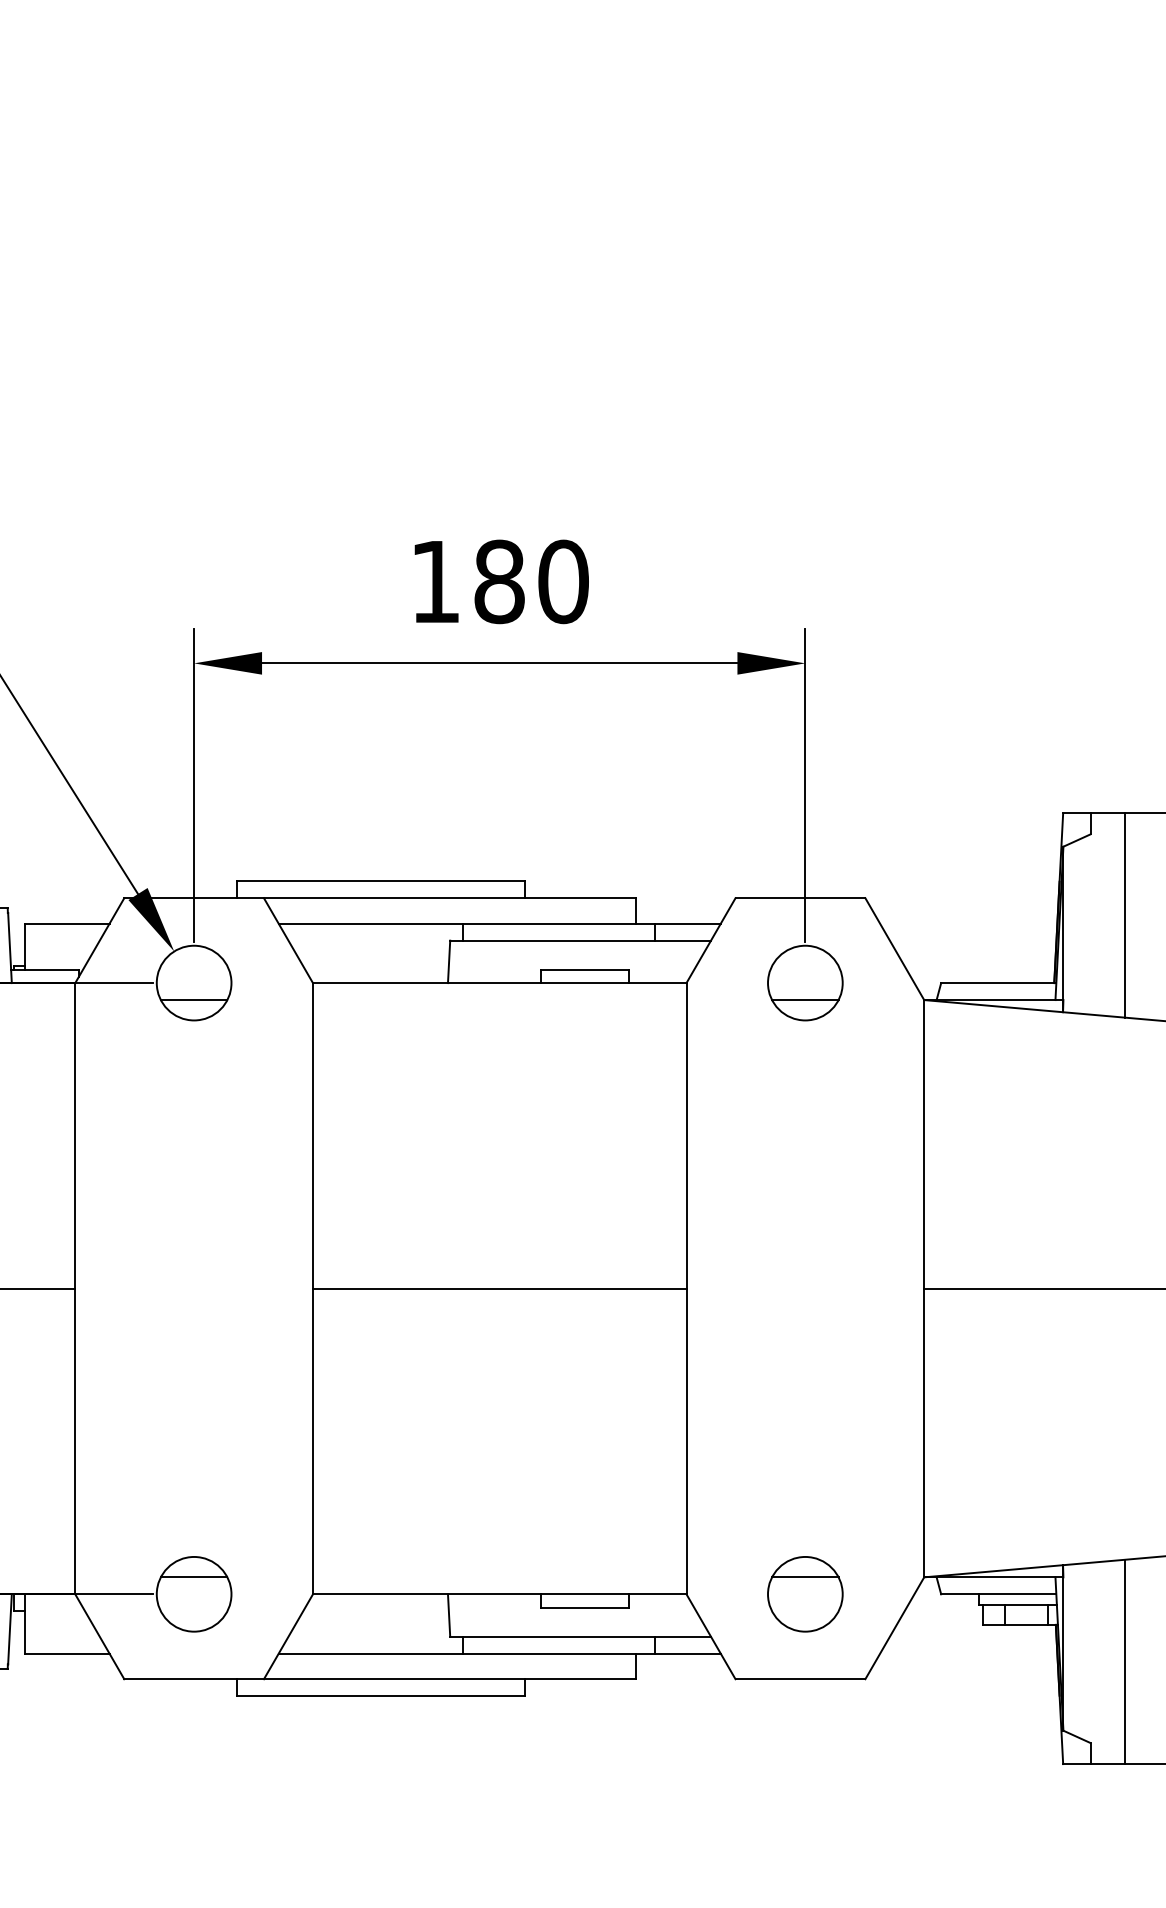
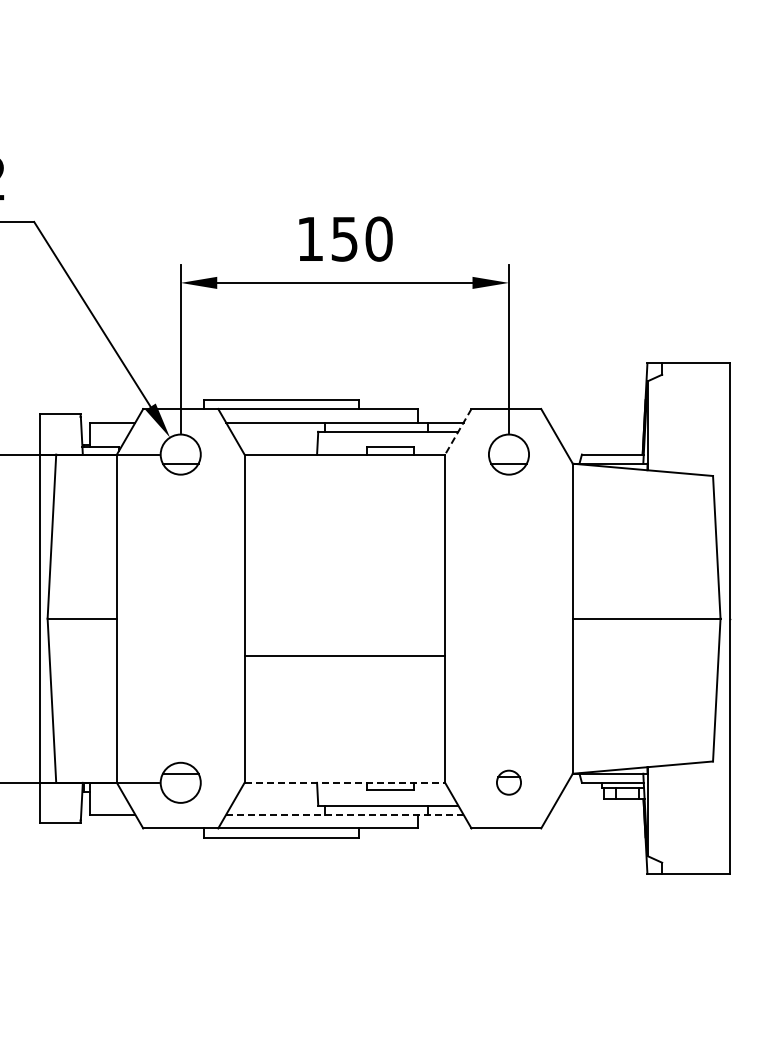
text: (499, 580) -> (344, 238), 180 -> 150
line: (1124, 915) -> (680, 418), removed
line: (711, 941) -> (458, 432), solid -> dashed
line: (499, 1288) -> (344, 655), moved
line: (500, 1593) -> (345, 782), solid -> dashed
part: (804, 1593) -> (508, 782), size x0.6
line: (499, 1653) -> (344, 814), solid -> dashed
line: (1124, 1662) -> (680, 819), removed

